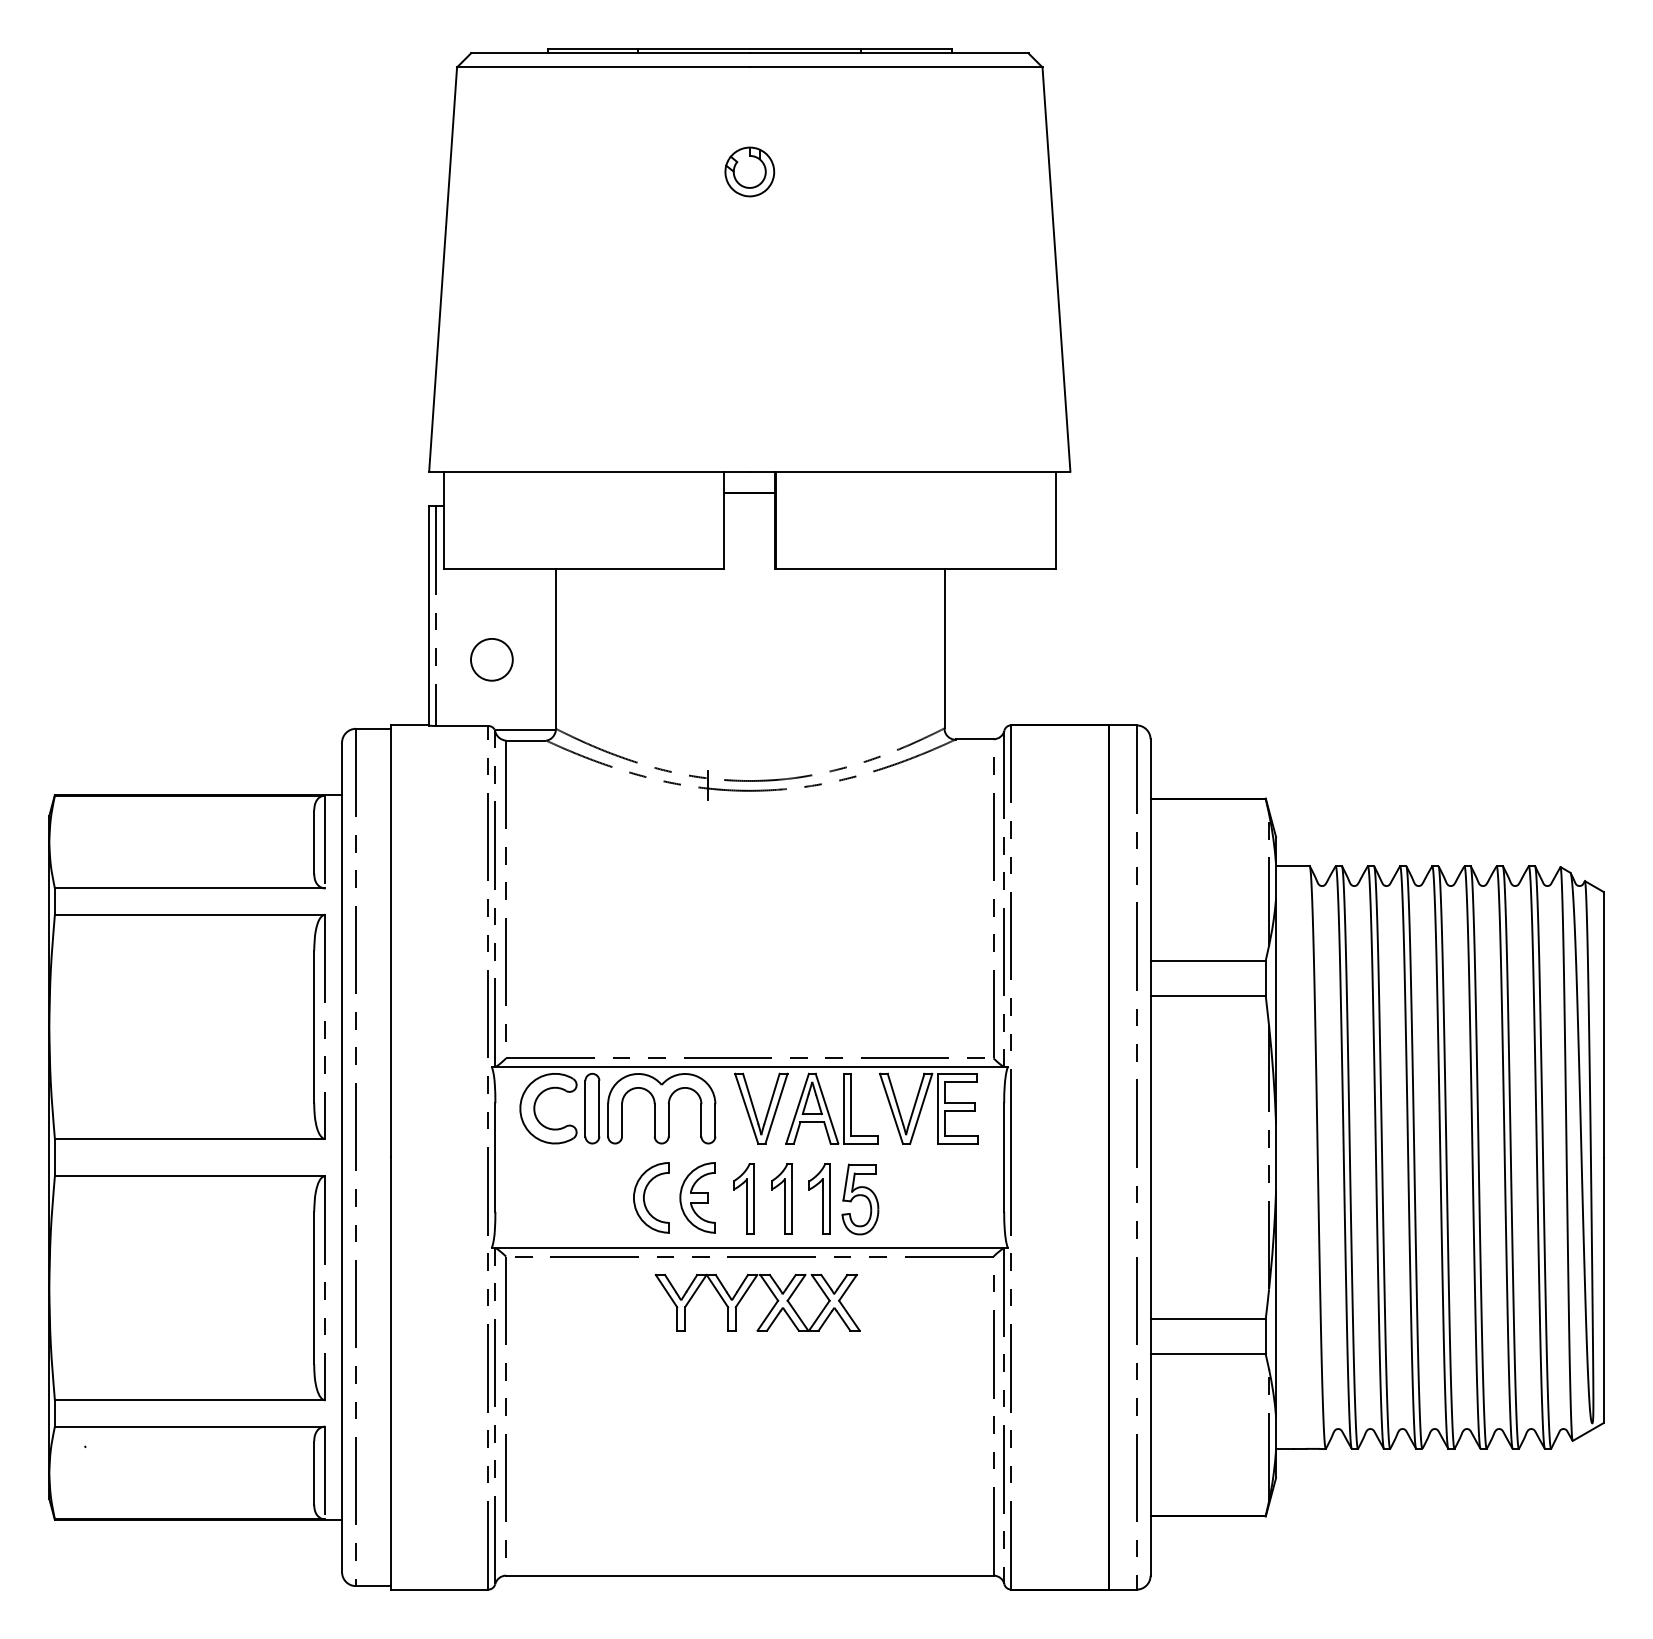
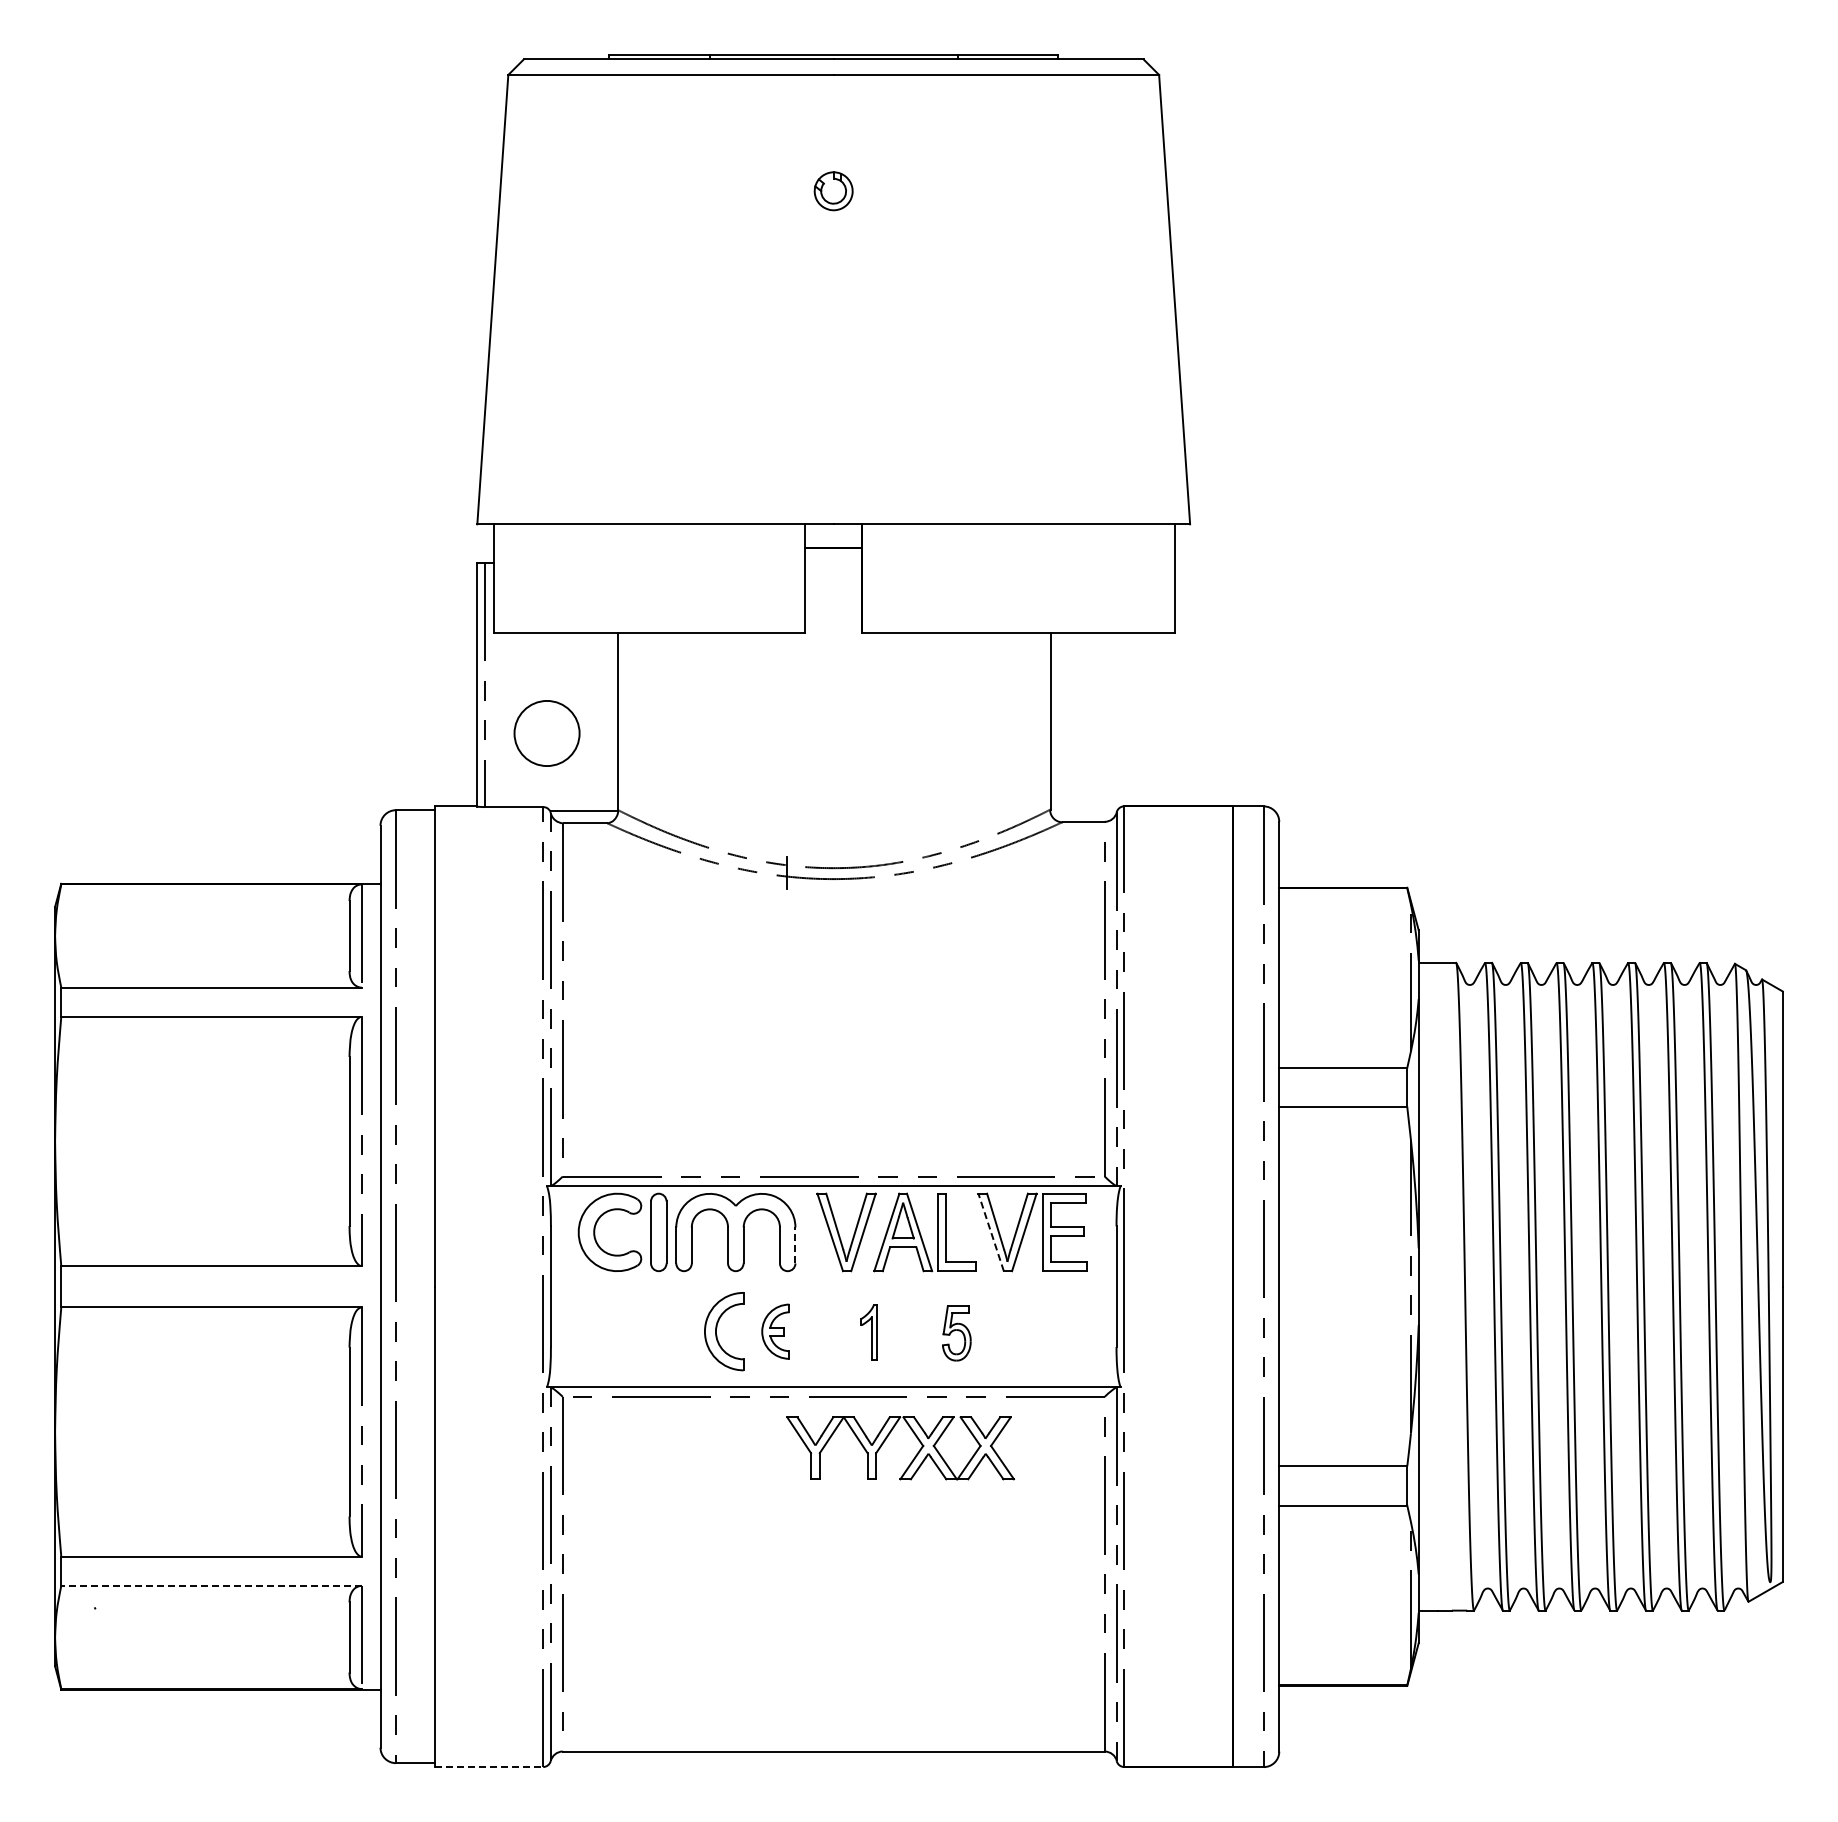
part: (749, 172) -> (833, 191), size x0.7
circle: (491, 659) -> (546, 733), size x1.4
line: (891, 1108) -> (991, 1232), solid -> dashed
line: (715, 1120) -> (795, 1245), solid -> dashed
part: (697, 1197) -> (775, 1331), size x0.7
part: (744, 1198) -> (827, 1332), removed
part: (781, 1198) -> (869, 1332), size x0.7
part: (819, 1198) -> (911, 1332), removed
part: (860, 1199) -> (956, 1333), size x0.7
part: (770, 1310) -> (914, 1456), moved
line: (190, 1426) -> (211, 1585), solid -> dashed
line: (440, 1590) -> (489, 1767), solid -> dashed

